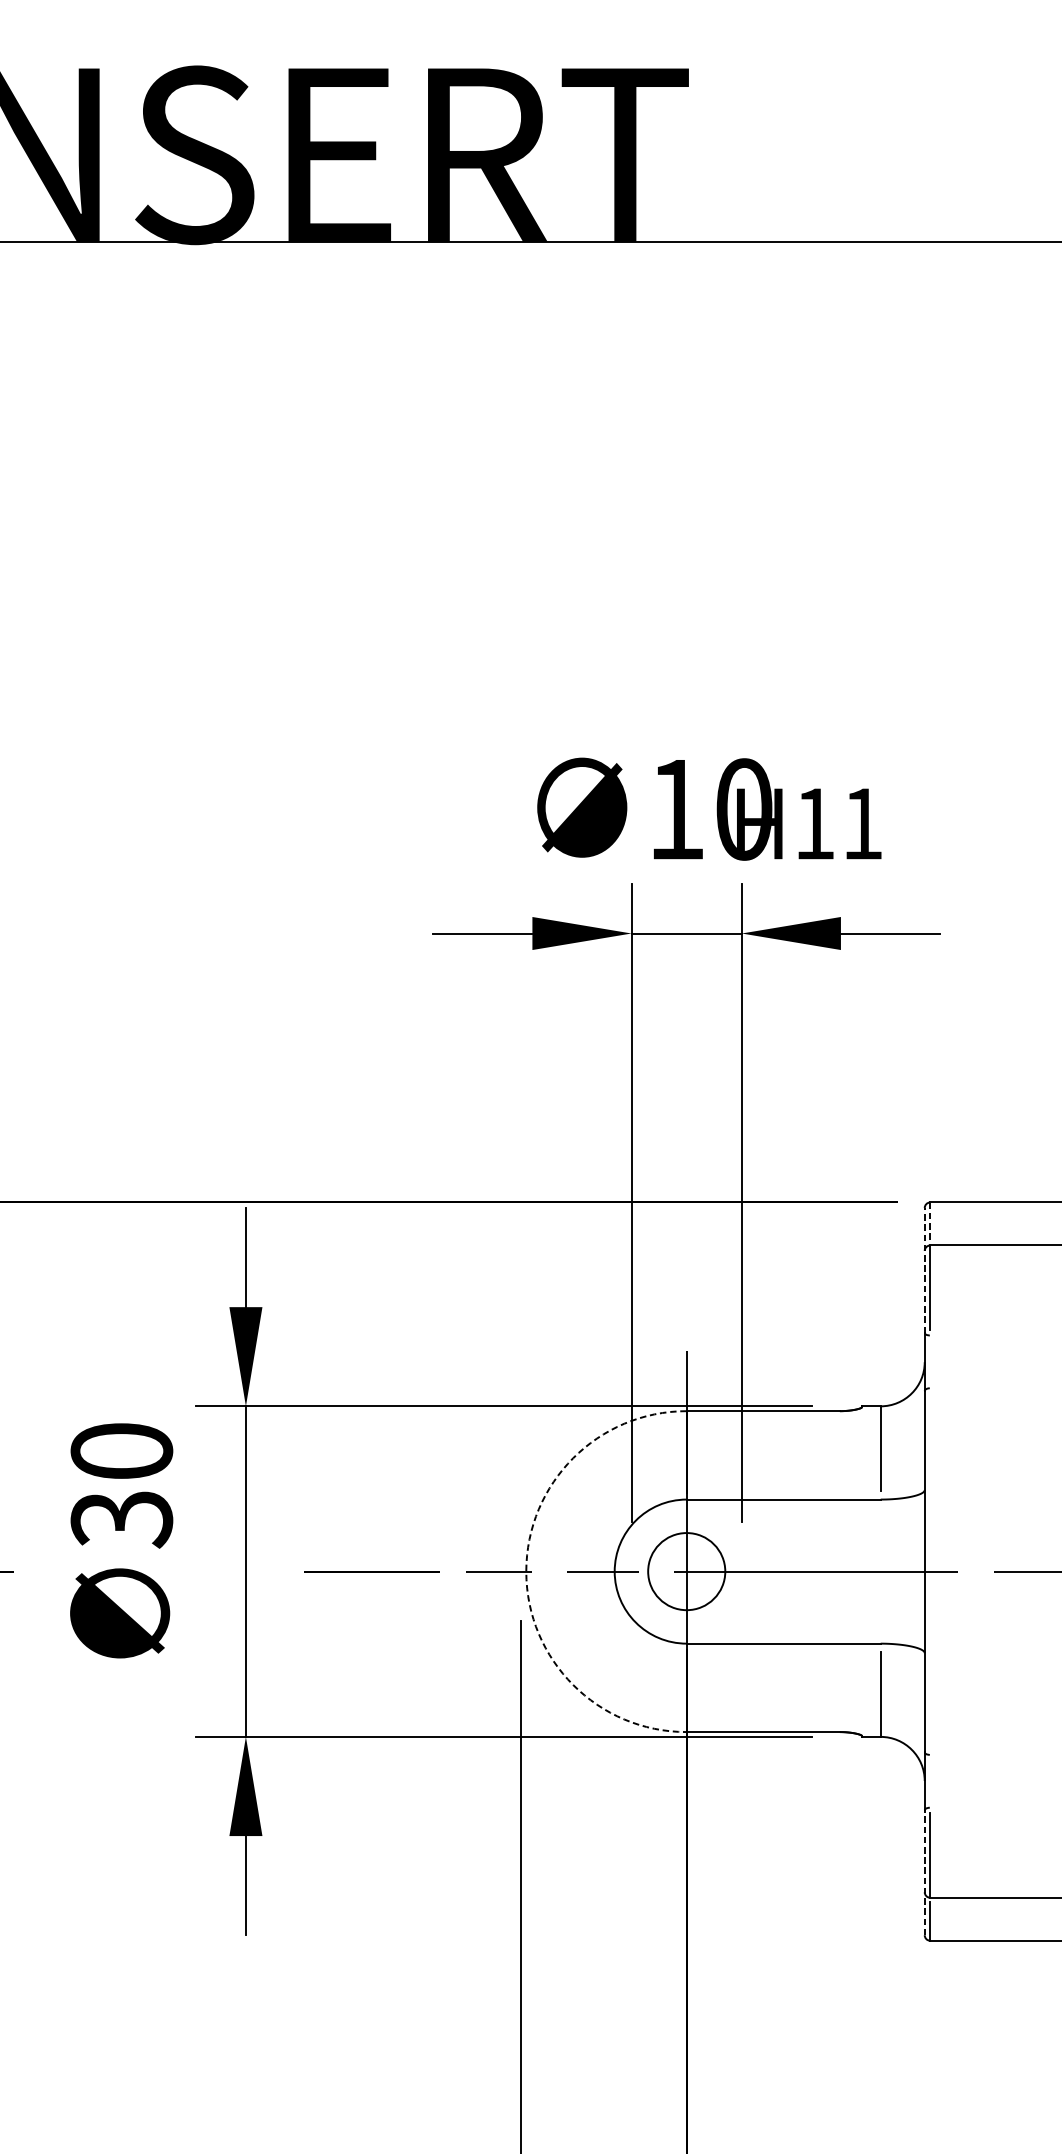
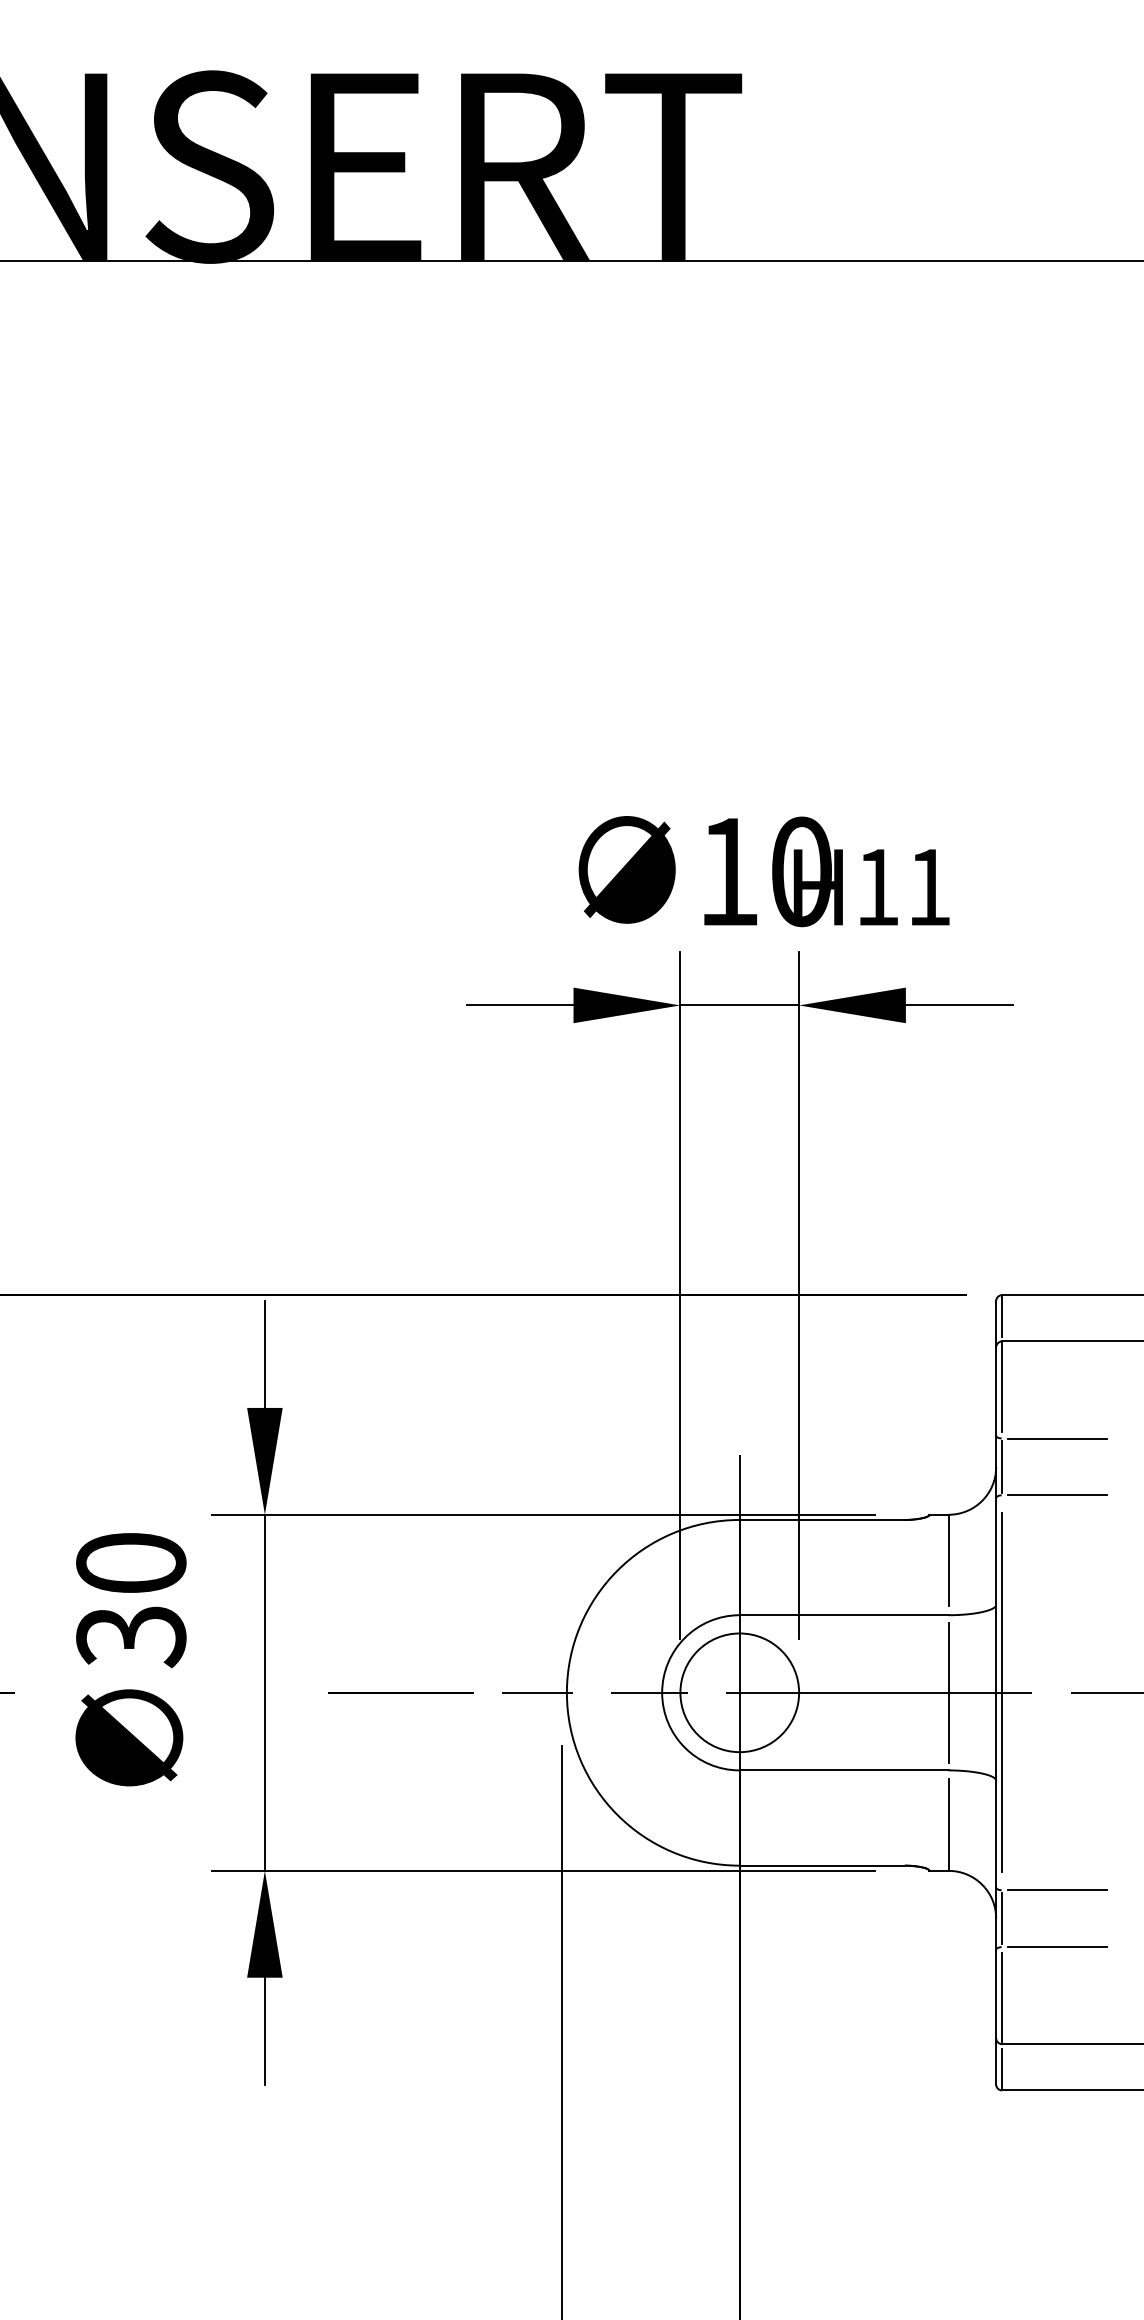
line: (930, 1222) -> (1002, 1316), dashed -> solid
line: (925, 1269) -> (996, 1367), dashed -> solid
line: (980, 1335) -> (1056, 1438), added
line: (930, 1361) -> (1002, 1466), added
line: (980, 1388) -> (1056, 1495), added
arc: (525, 1571) -> (566, 1692), dashed -> solid
circle: (686, 1571) -> (739, 1692), size x1.43
line: (880, 1571) -> (948, 1692), added
line: (930, 1571) -> (1002, 1692), added
line: (980, 1755) -> (1056, 1890), added
line: (930, 1781) -> (1002, 1918), added
line: (980, 1808) -> (1056, 1947), added
line: (925, 1872) -> (996, 2016), dashed -> solid

